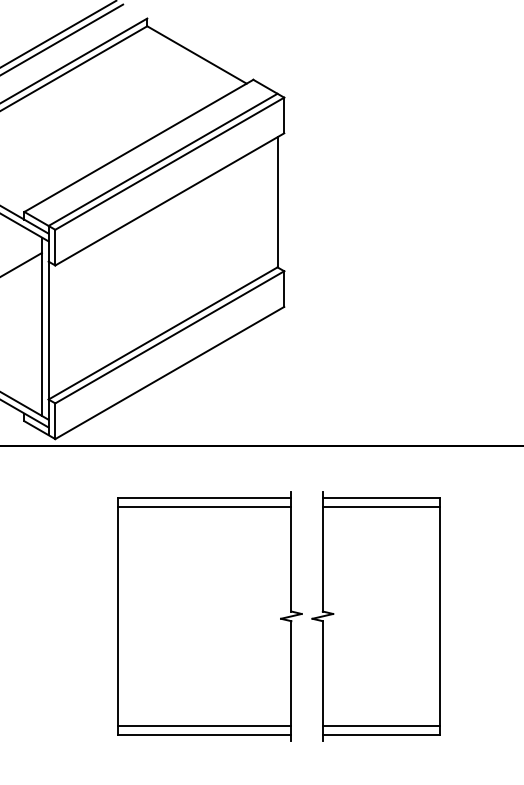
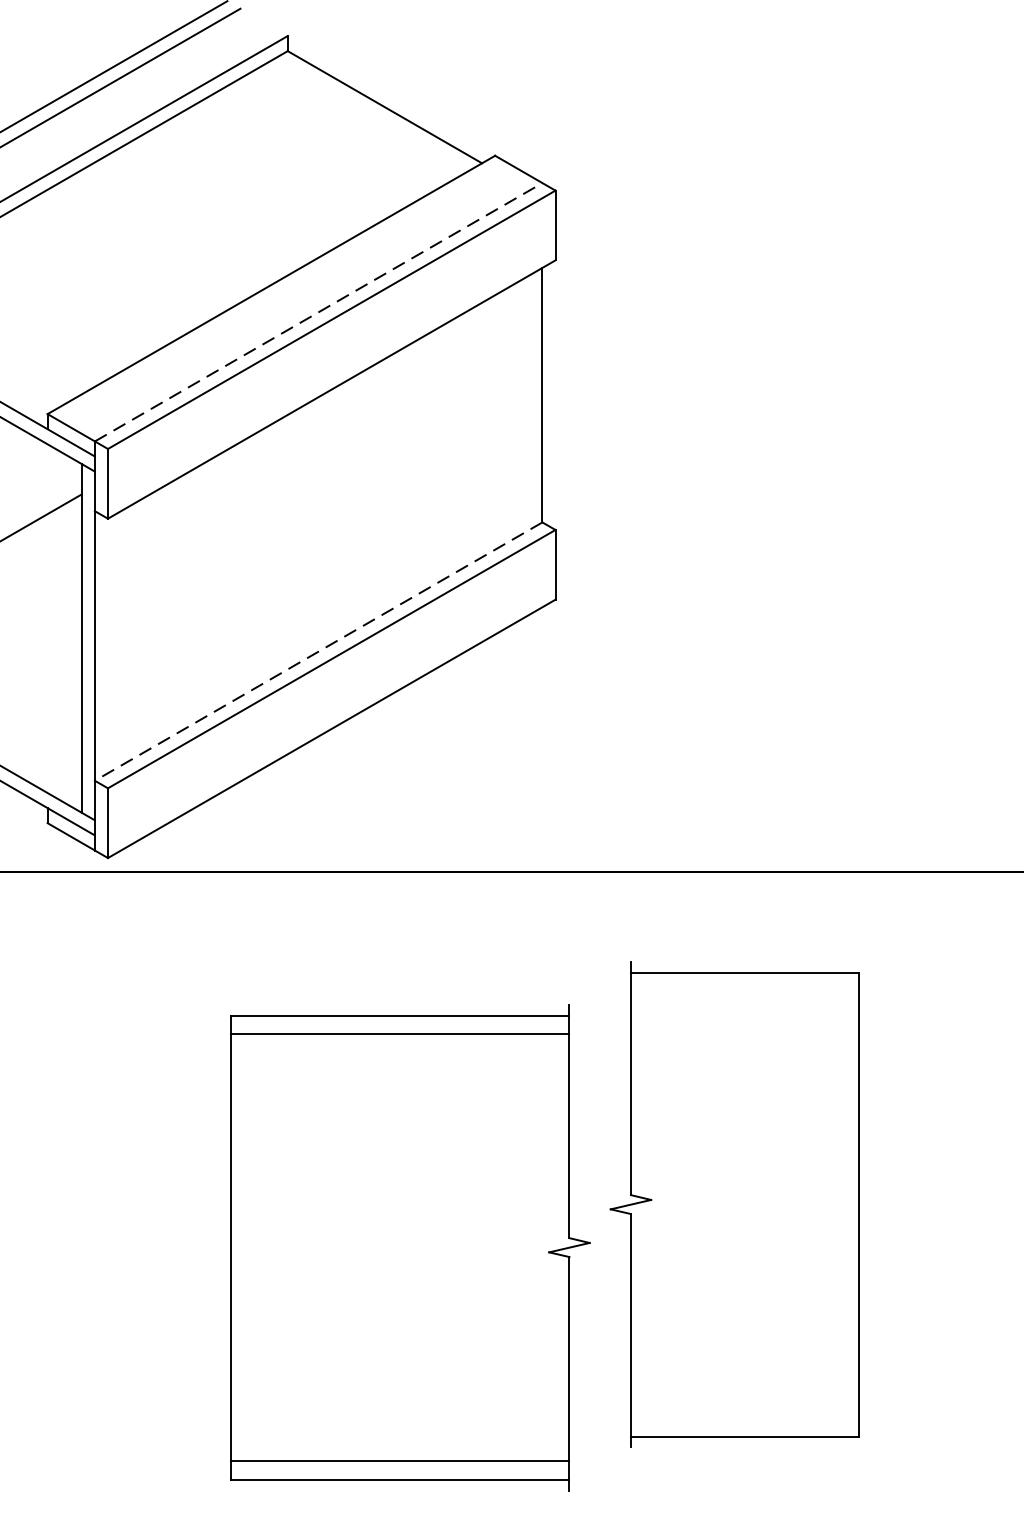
line: (163, 159) -> (319, 311), solid -> dashed
line: (162, 333) -> (317, 651), solid -> dashed
line: (380, 507) -> (743, 991), removed
part: (209, 616) -> (409, 1247), moved
line: (380, 725) -> (743, 1417), removed

